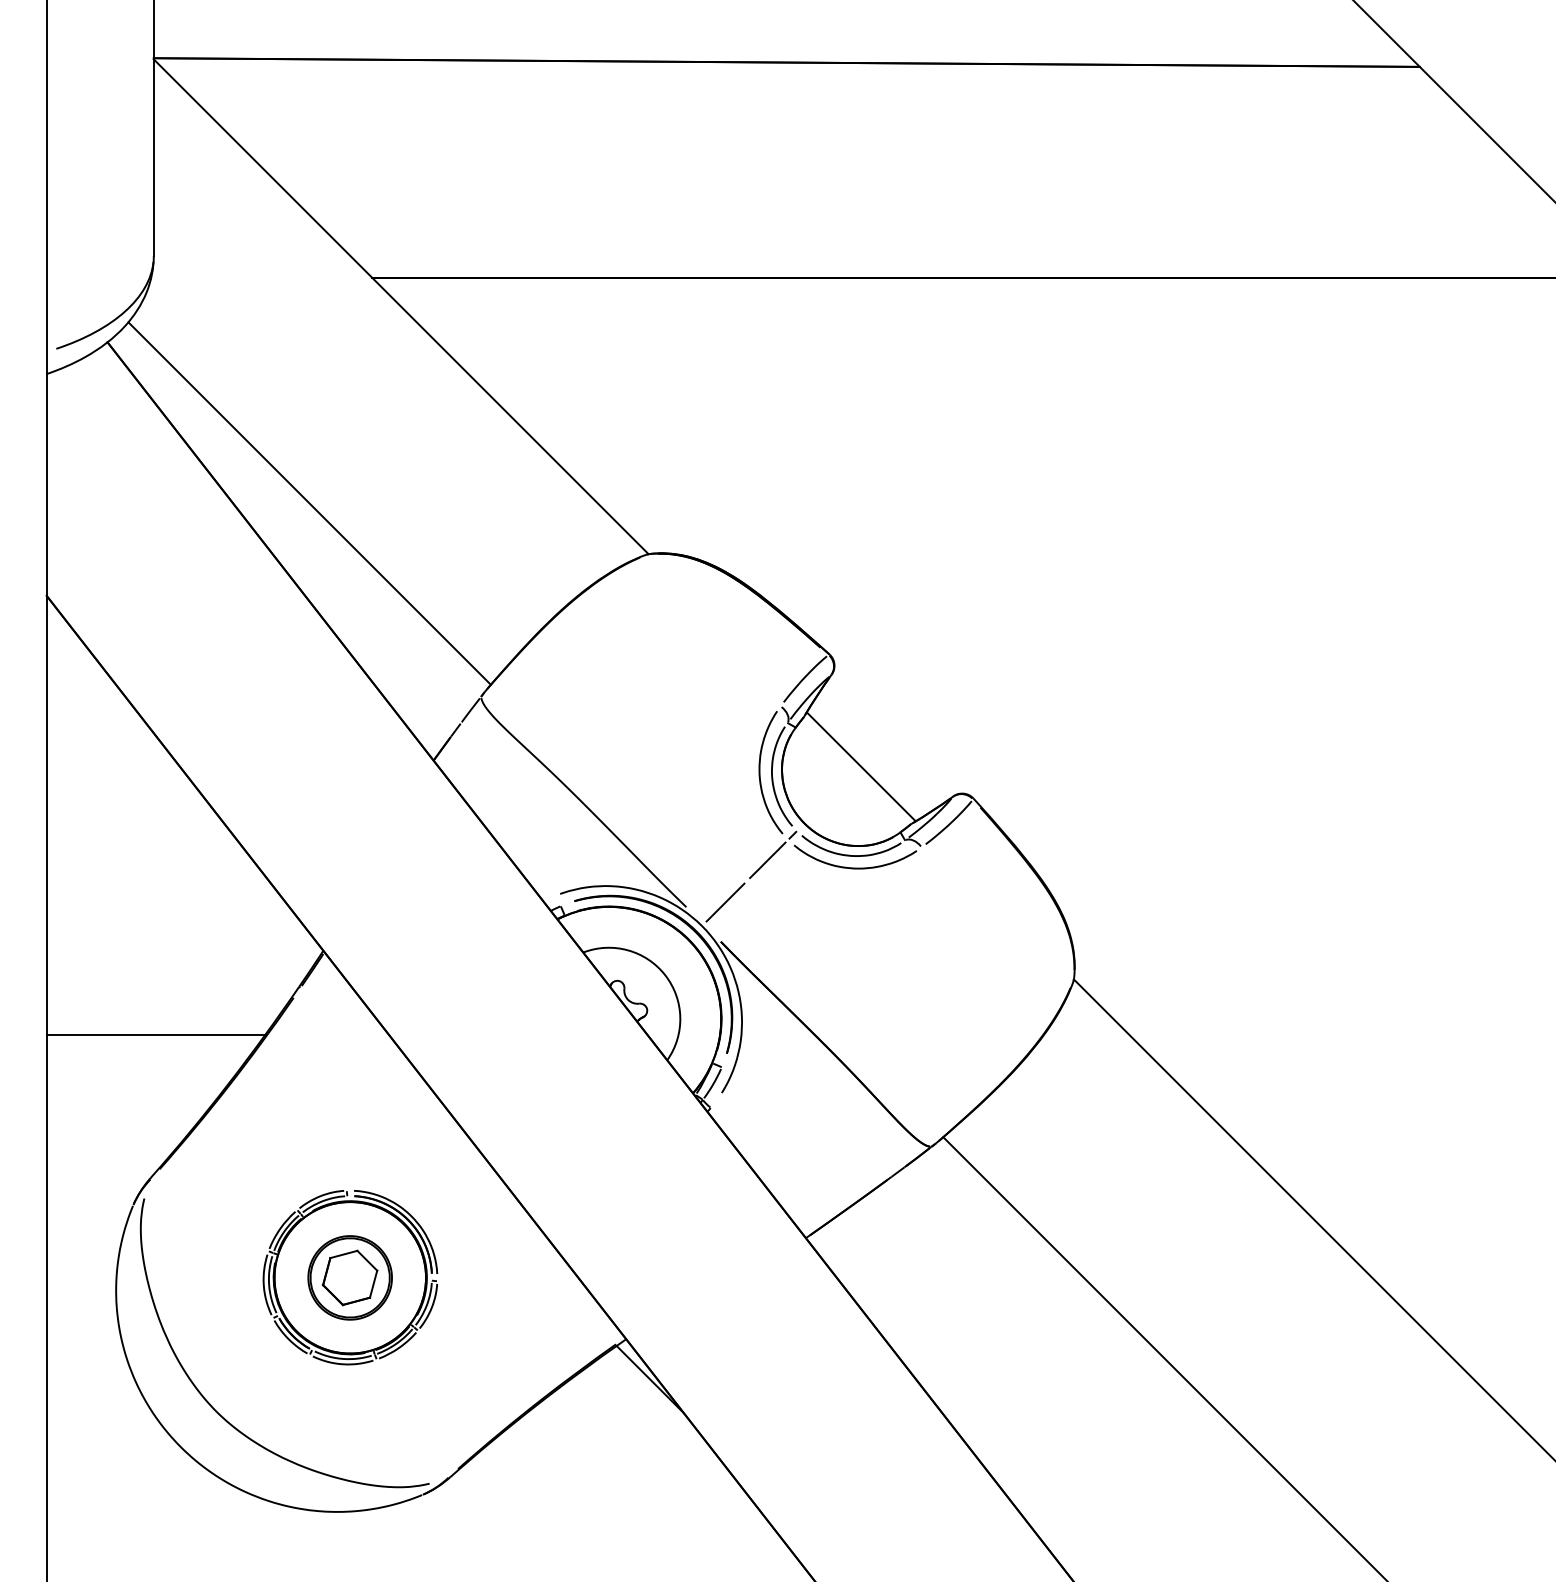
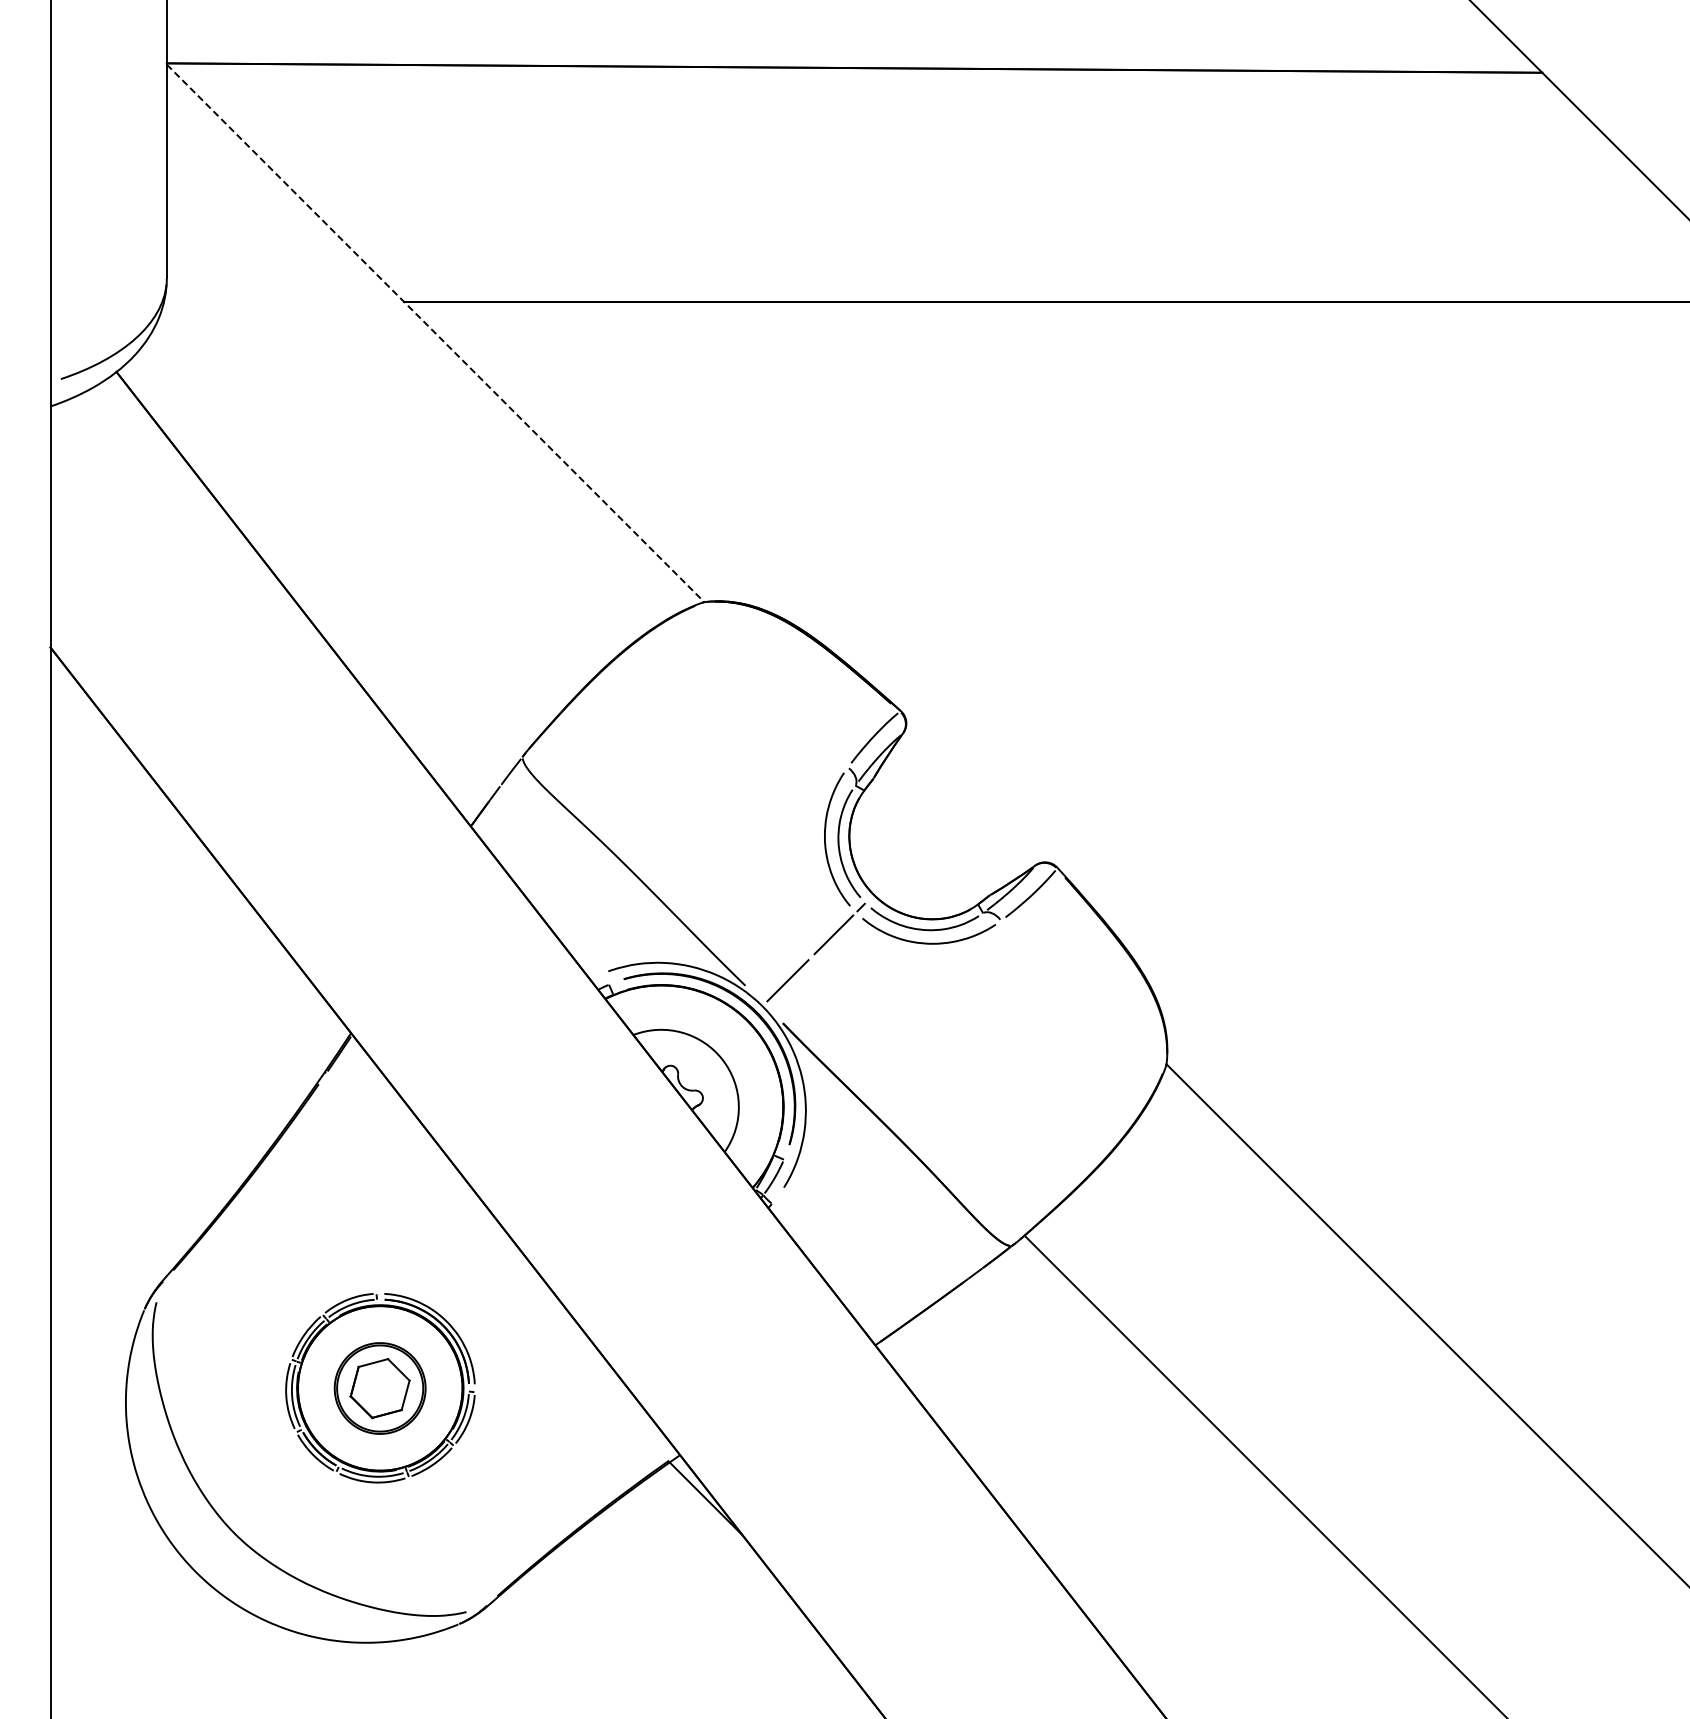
line: (401, 306) -> (435, 333), solid -> dashed
line: (309, 503) -> (336, 547), removed
line: (861, 767) -> (935, 833), removed
line: (156, 1034) -> (169, 1124), removed

